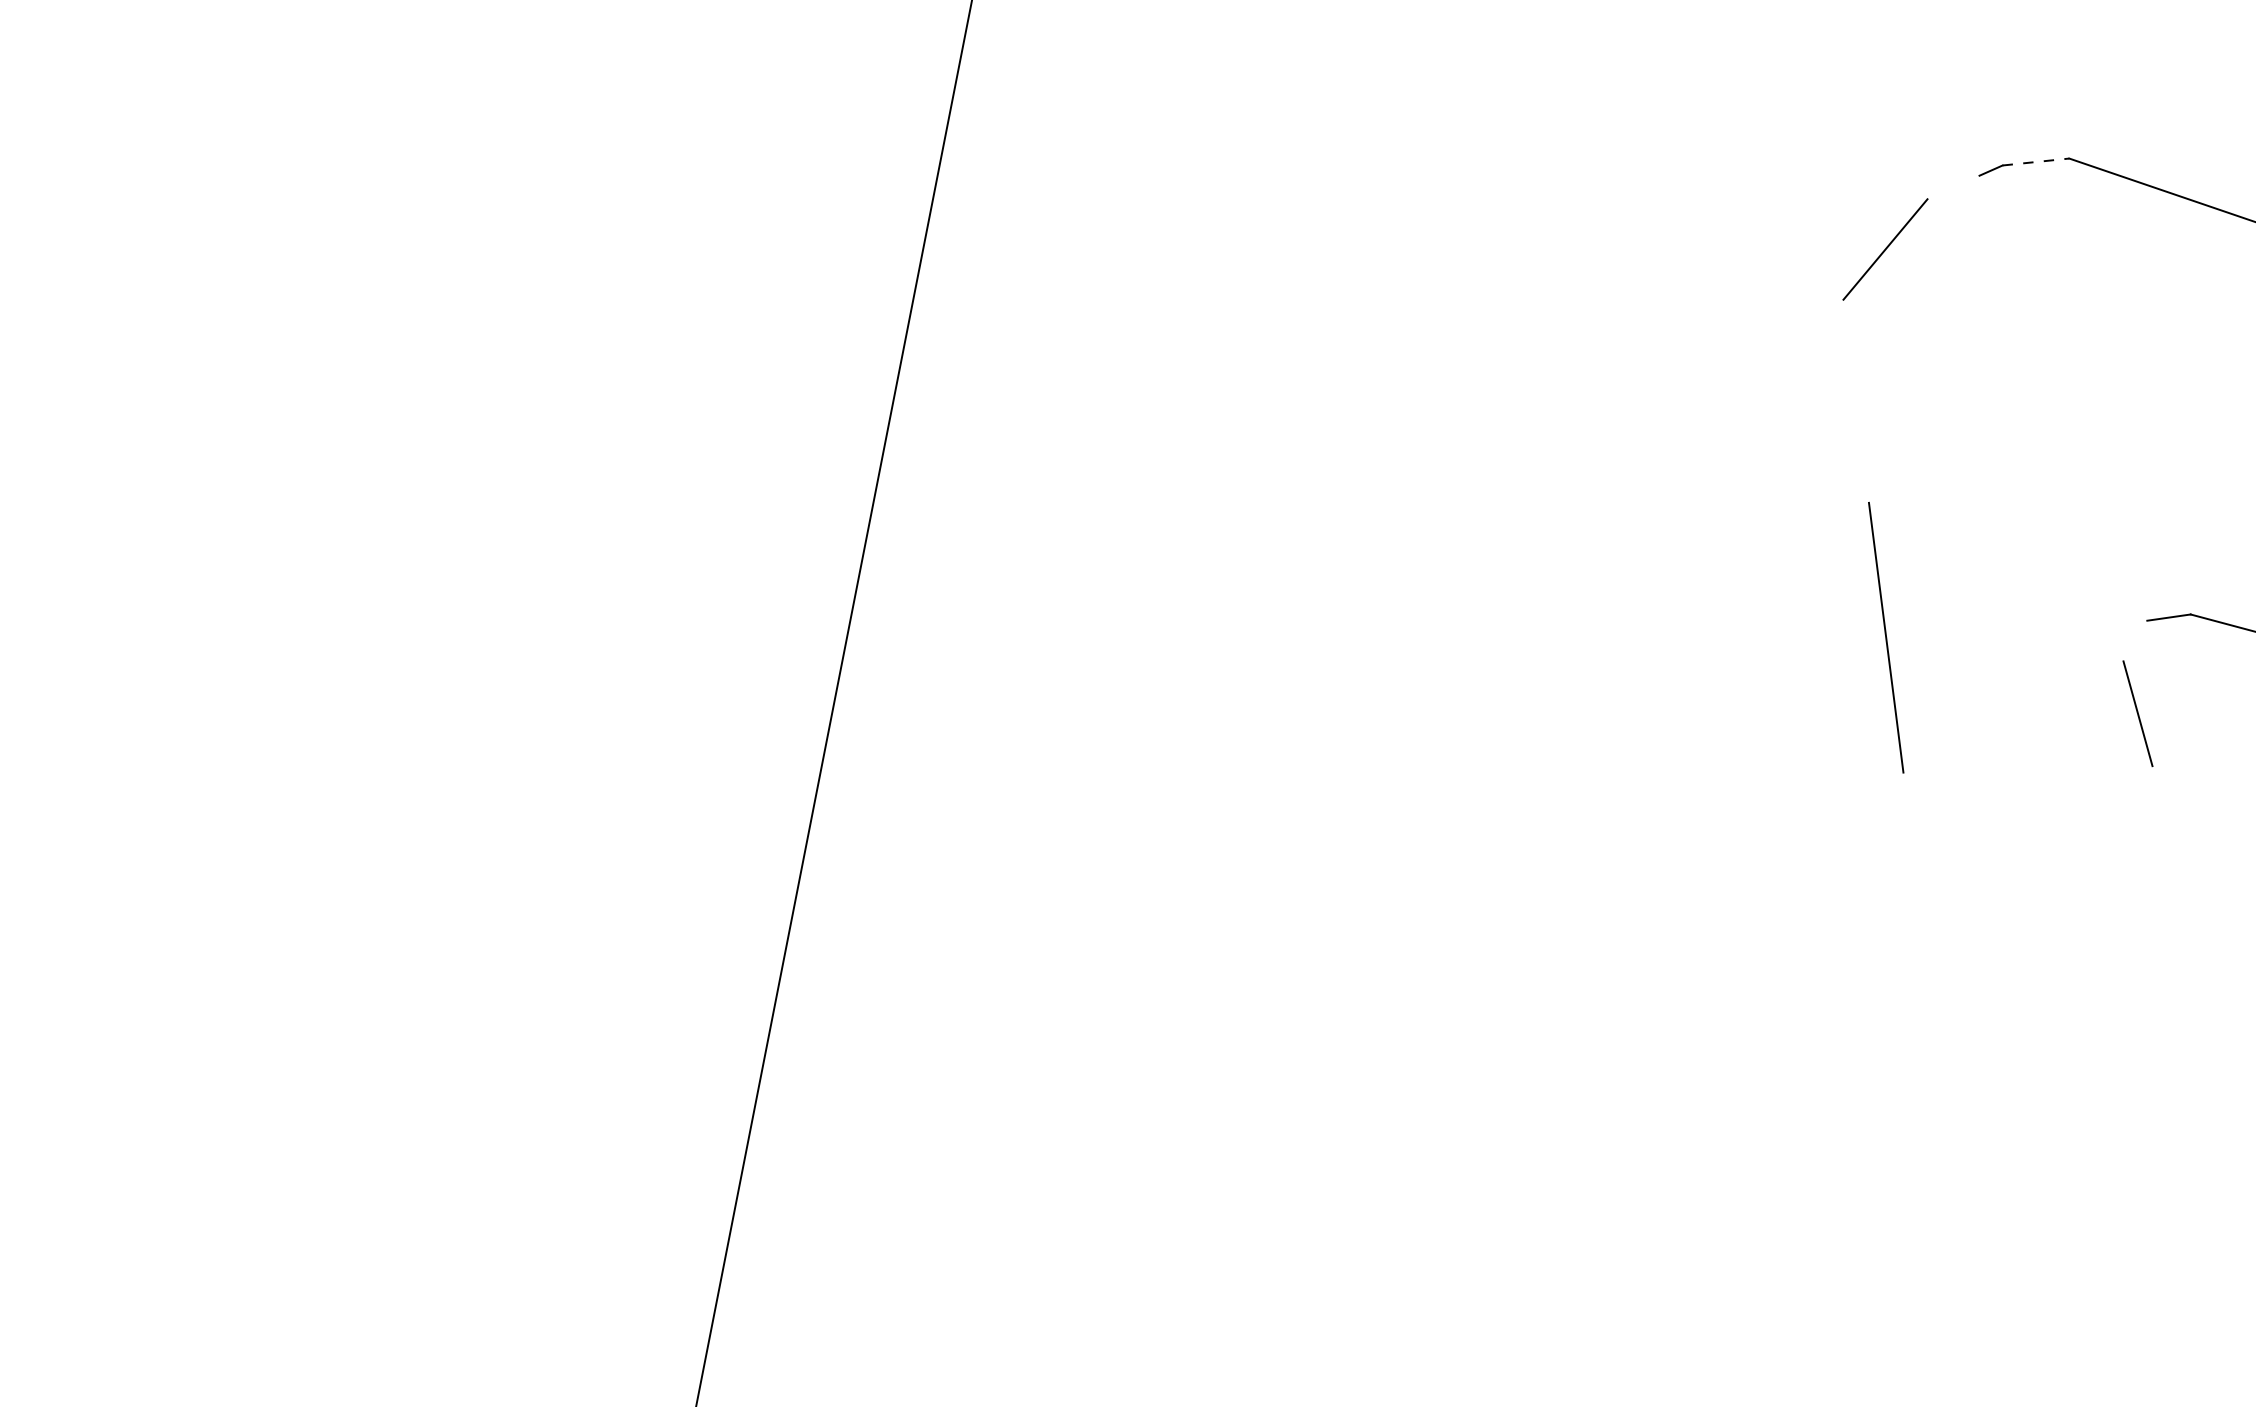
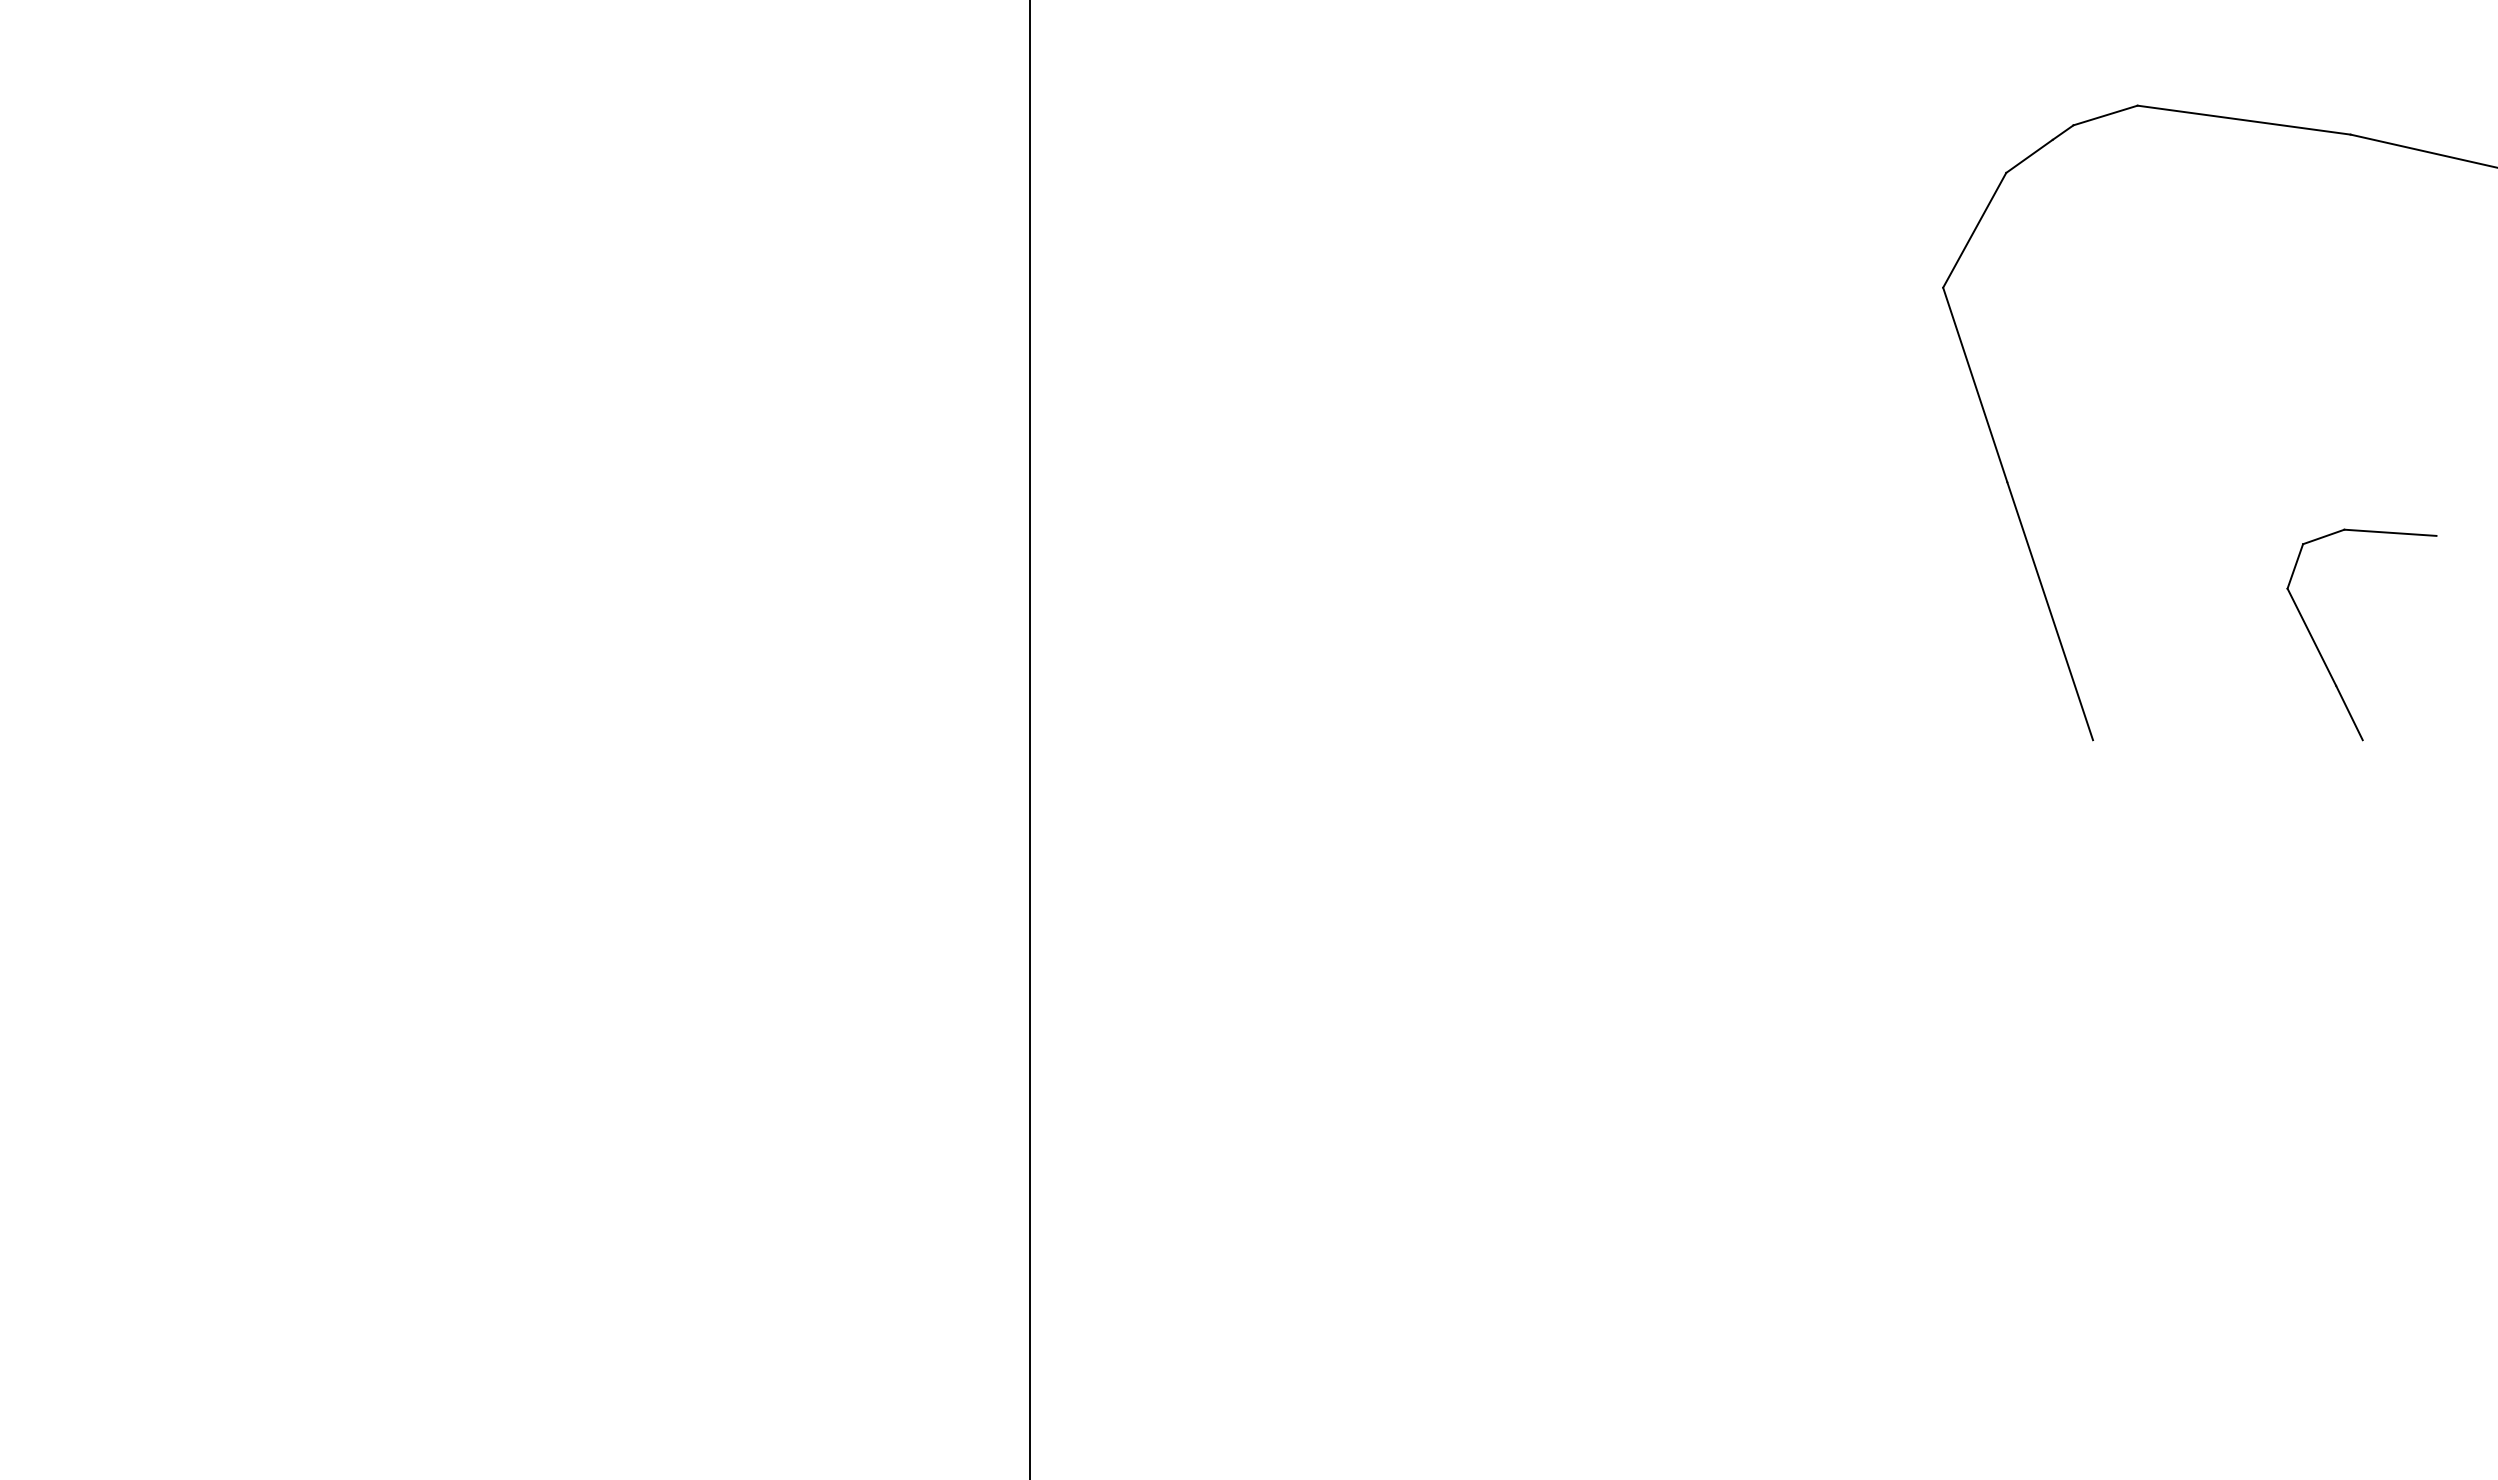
line: (2035, 162) -> (2105, 115), dashed -> solid
line: (1953, 186) -> (2029, 155), added
line: (1856, 400) -> (1975, 384), added
line: (2135, 641) -> (2295, 566), added
line: (2160, 794) -> (2349, 712), added

